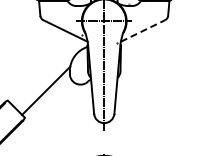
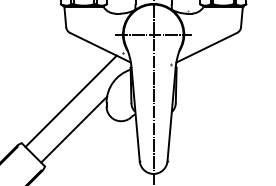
line: (143, 30) -> (207, 47), dashed -> solid
line: (43, 69) -> (70, 100), added

